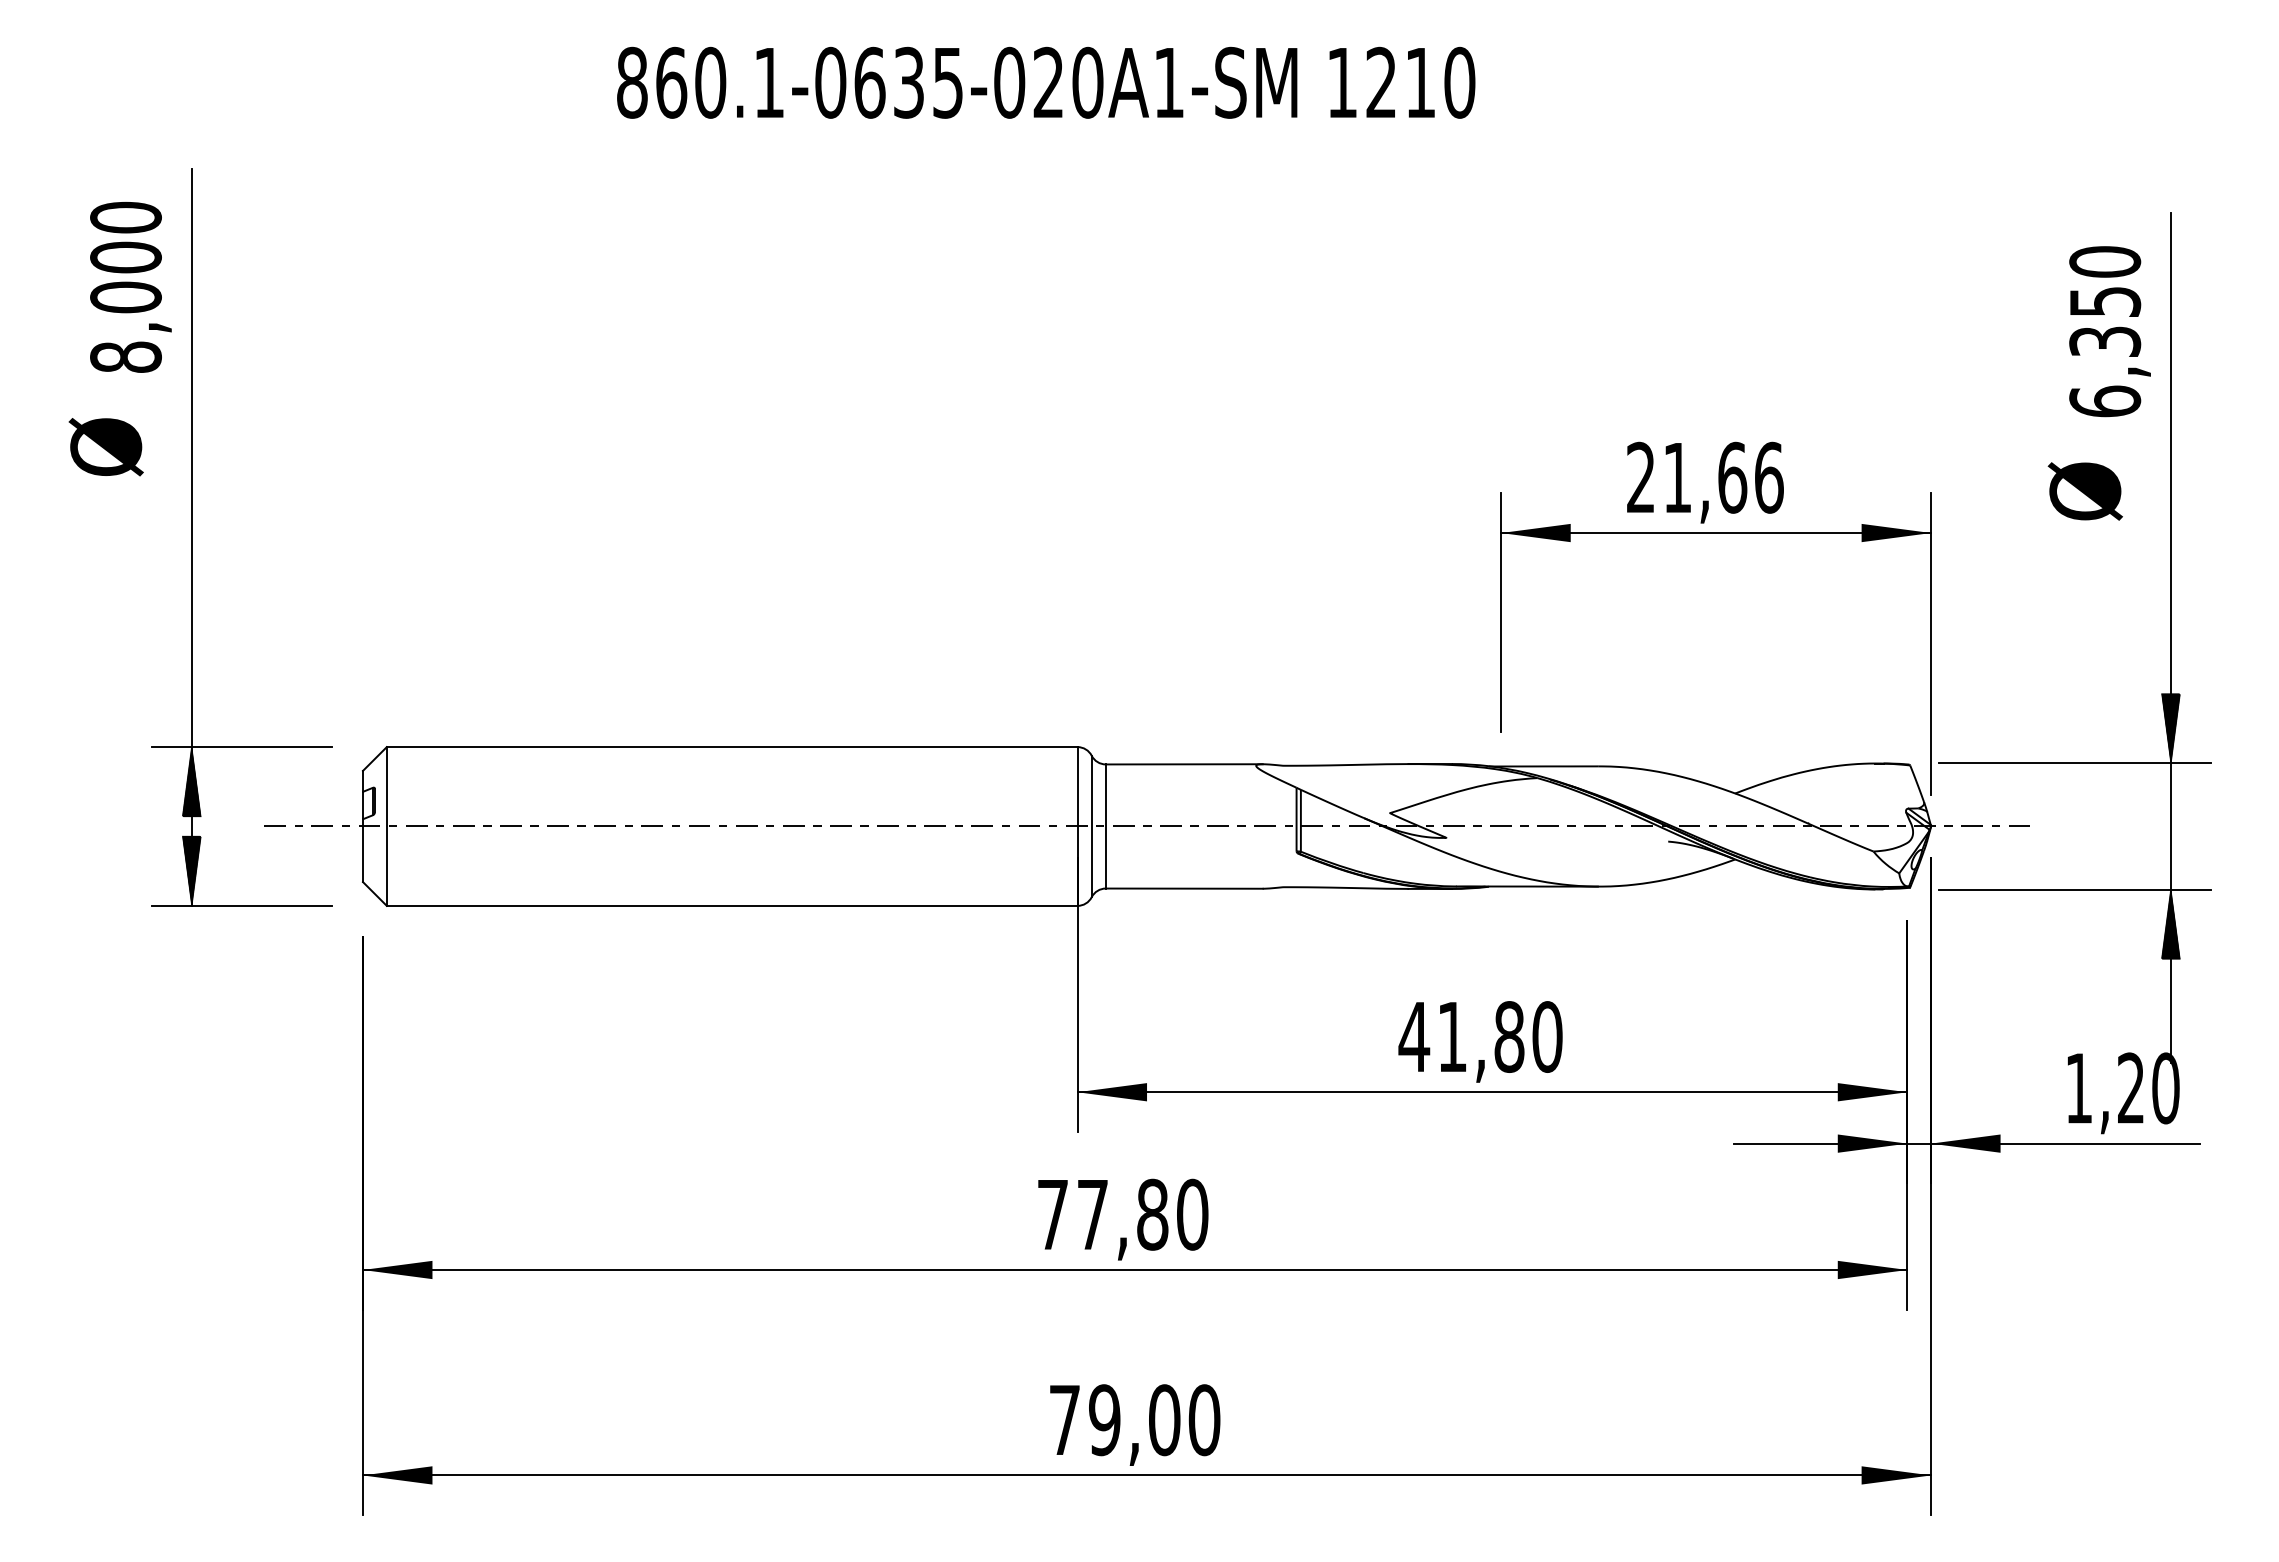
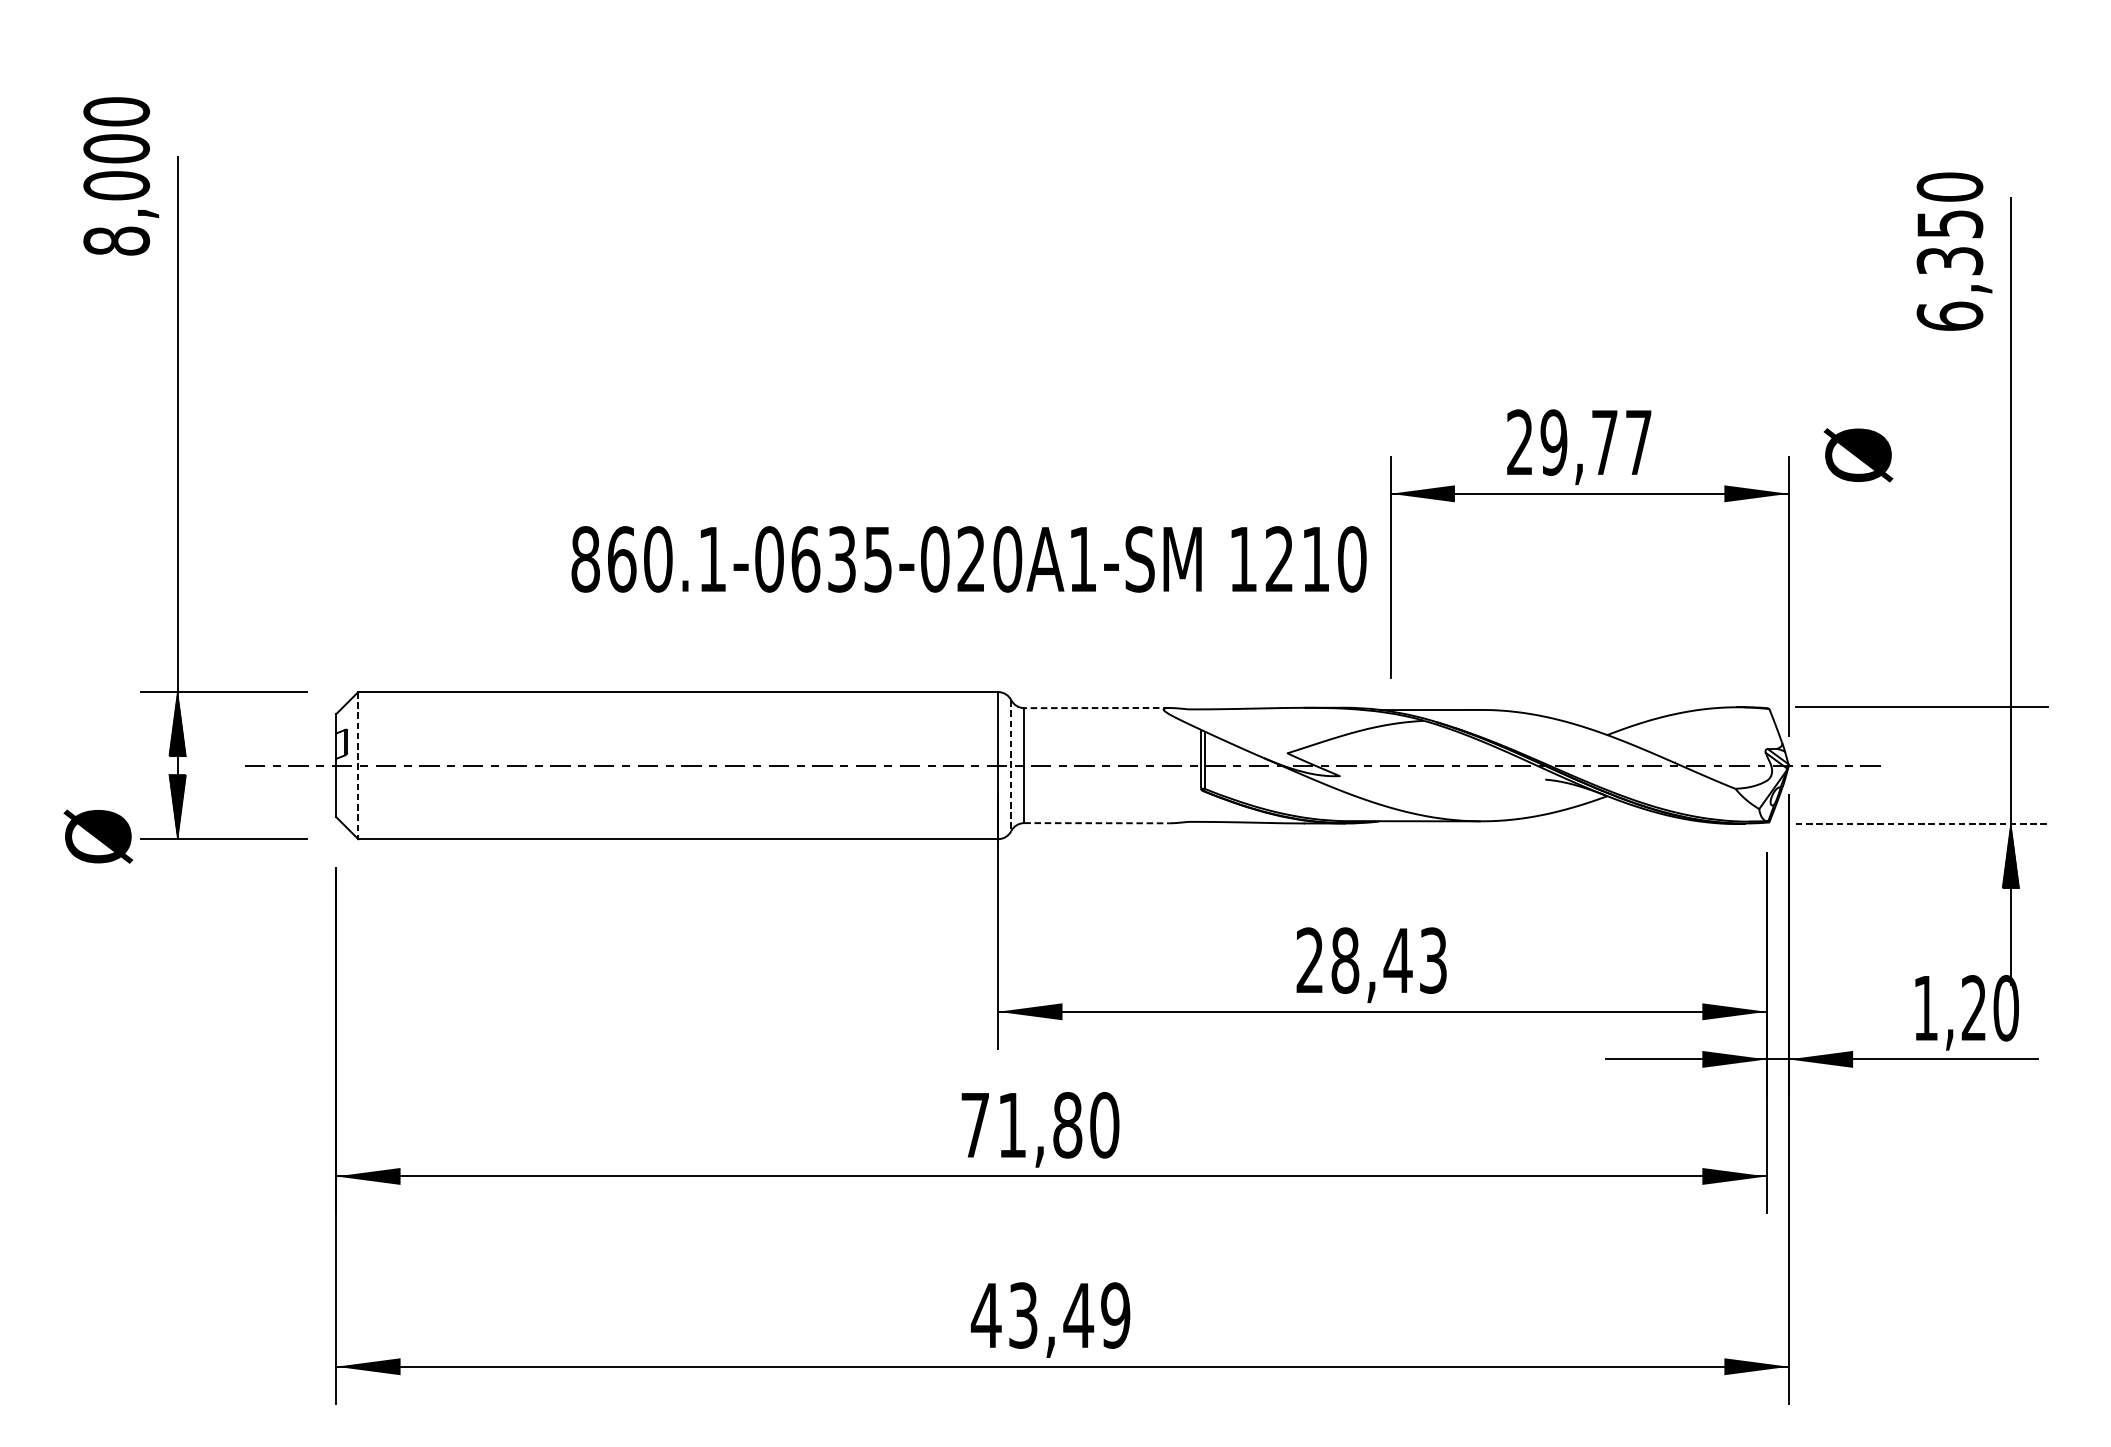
text: (1046, 82) -> (969, 559), moved
text: (130, 287) -> (120, 176), moved
text: (2109, 331) -> (1954, 251), moved
text: (105, 447) -> (97, 836), moved
text: (1723, 477) -> (1596, 442), 21,66 -> 29,77
text: (2084, 491) -> (1857, 455), moved
hatch: (2170, 728) -> (2010, 674), removed
line: (1183, 764) -> (1096, 708), solid -> dashed
line: (386, 826) -> (357, 765), solid -> dashed
line: (1091, 826) -> (1011, 765), solid -> dashed
line: (1184, 888) -> (1097, 823), solid -> dashed
line: (2074, 889) -> (1921, 824), solid -> dashed
text: (1480, 1036) -> (1371, 960), 41,80 -> 28,43
text: (1092, 1214) -> (1011, 1125), 77,80 -> 71,80
text: (1134, 1420) -> (1050, 1315), 79,00 -> 43,49

